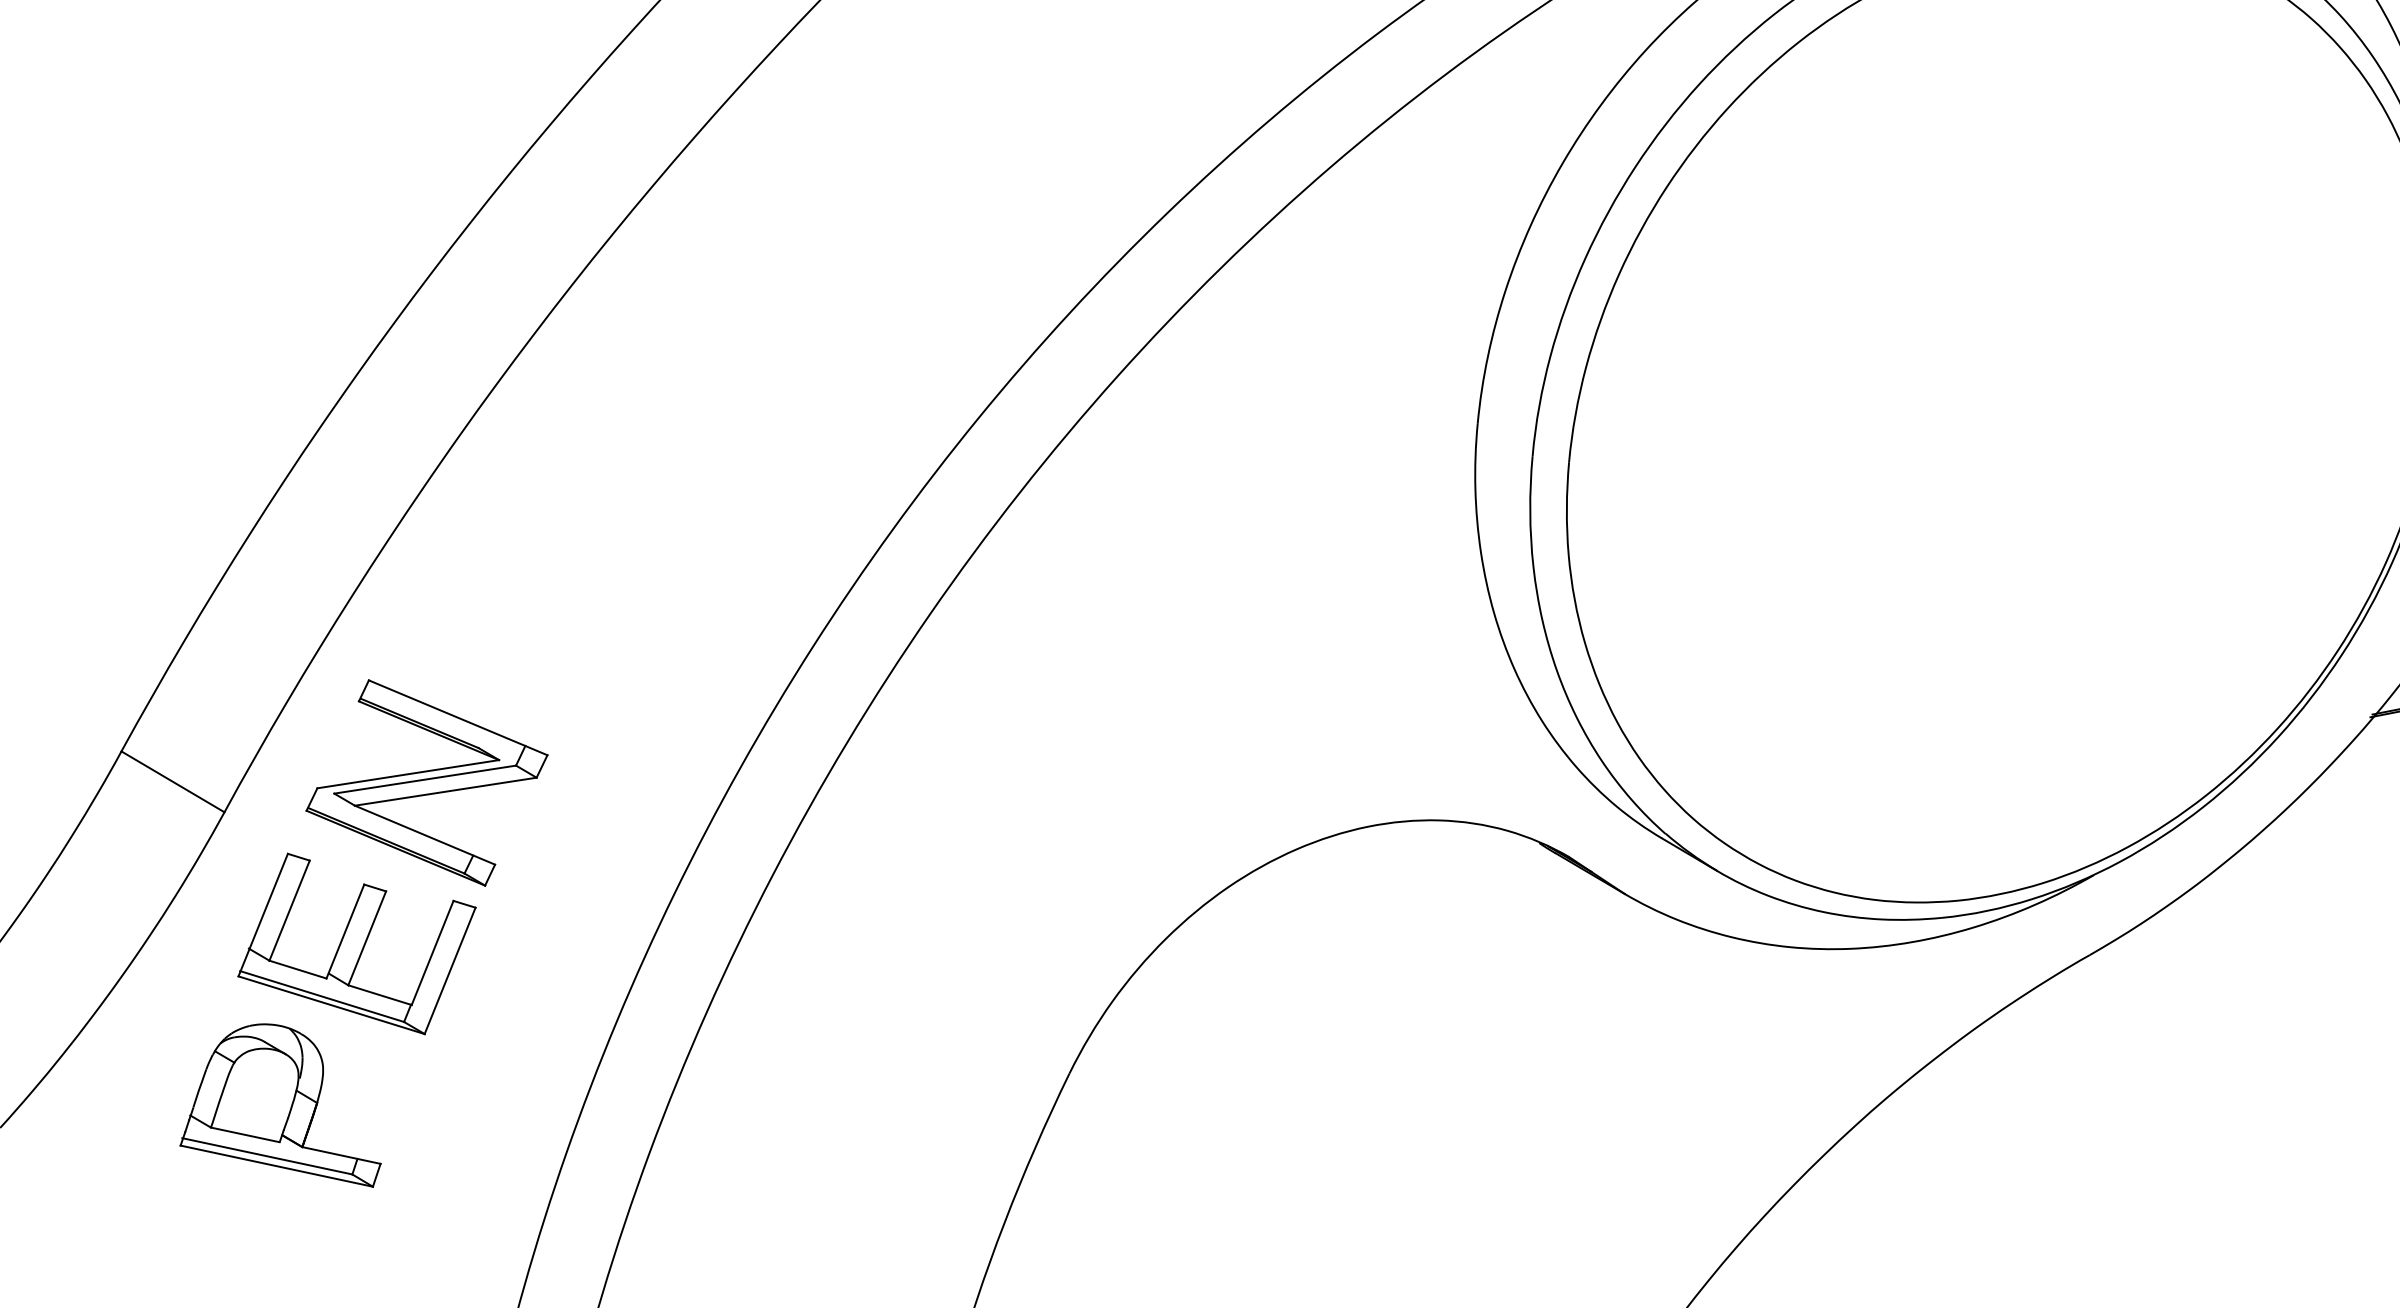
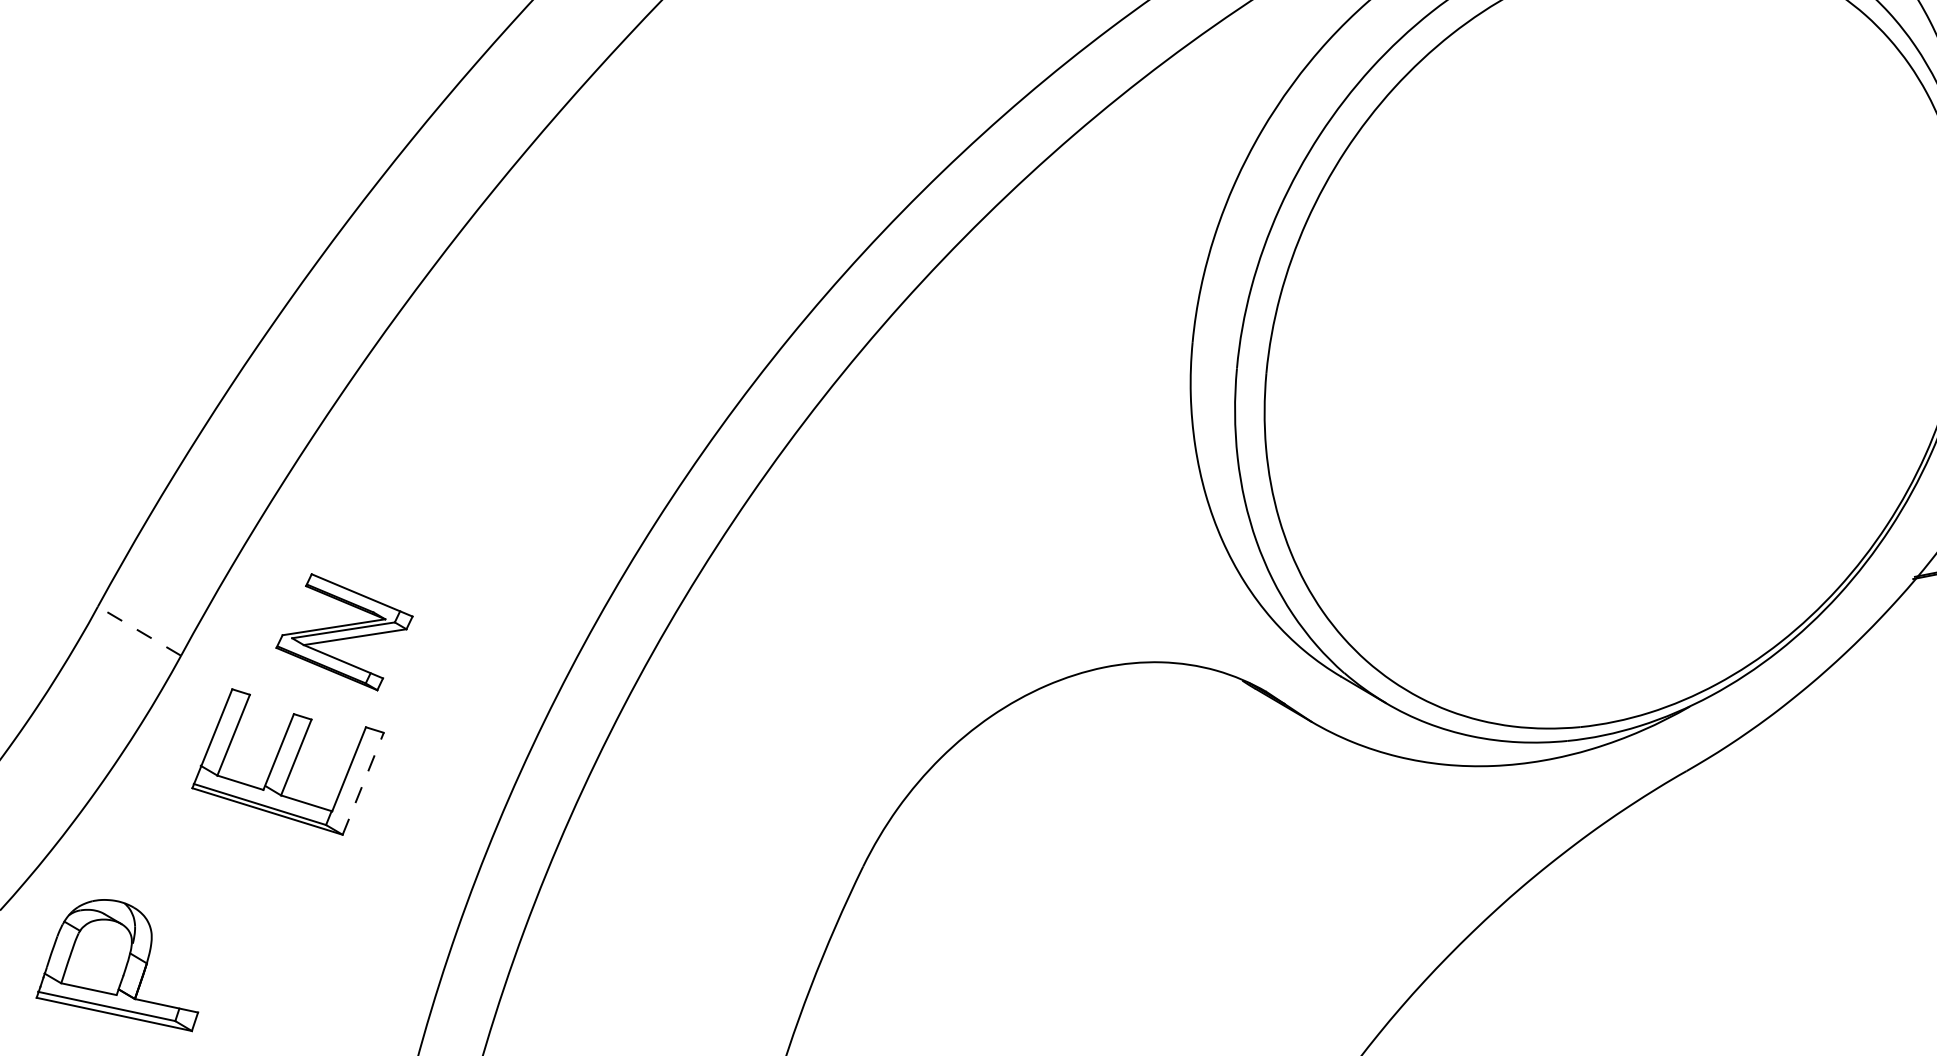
line: (172, 780) -> (139, 630), solid -> dashed
part: (426, 783) -> (344, 632), size x0.7
line: (450, 970) -> (363, 783), solid -> dashed
part: (280, 1105) -> (117, 965), moved

